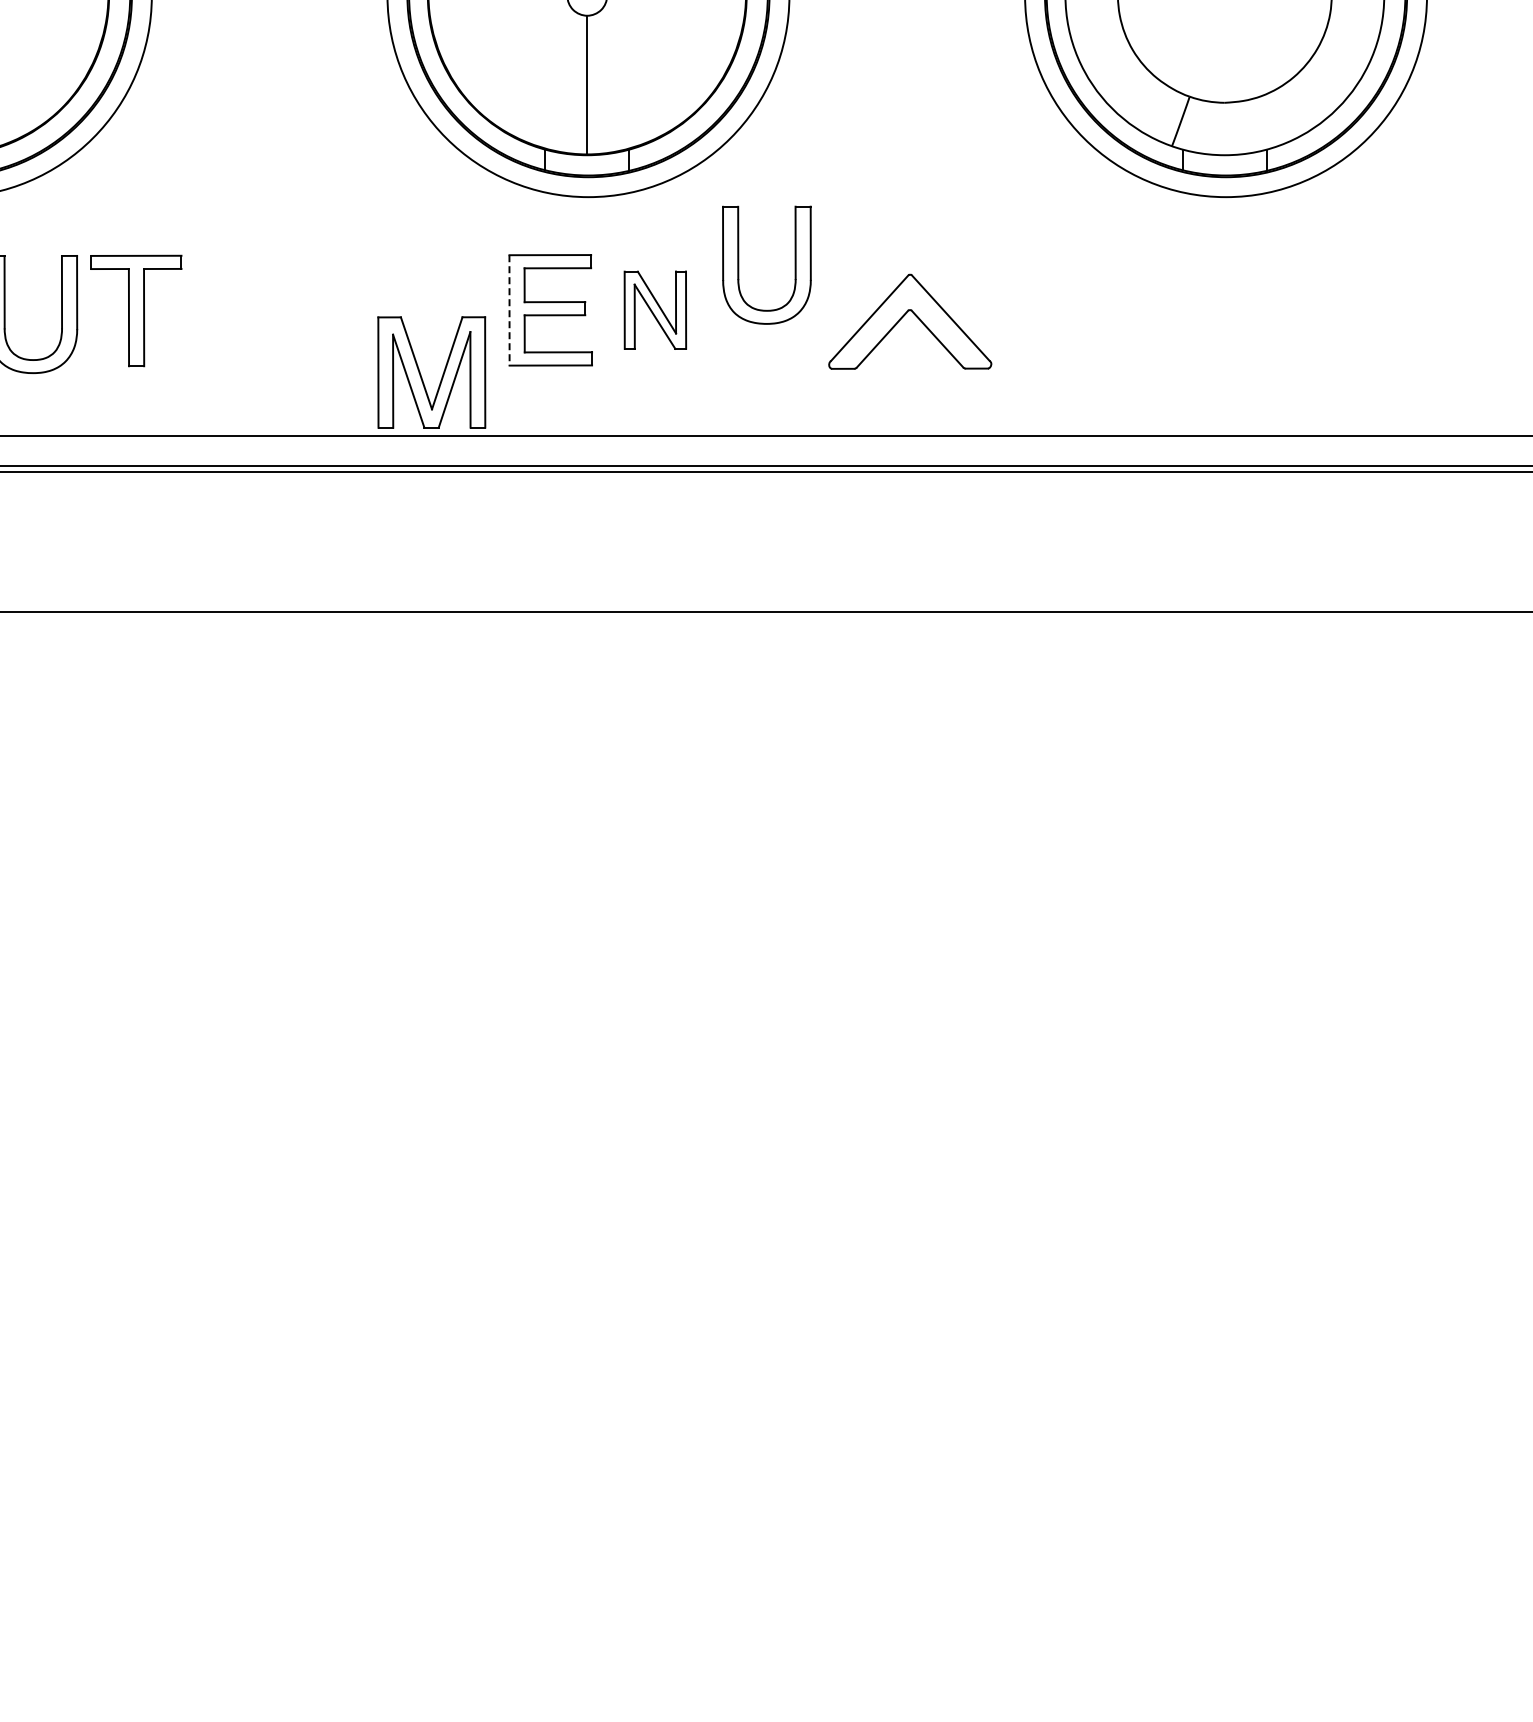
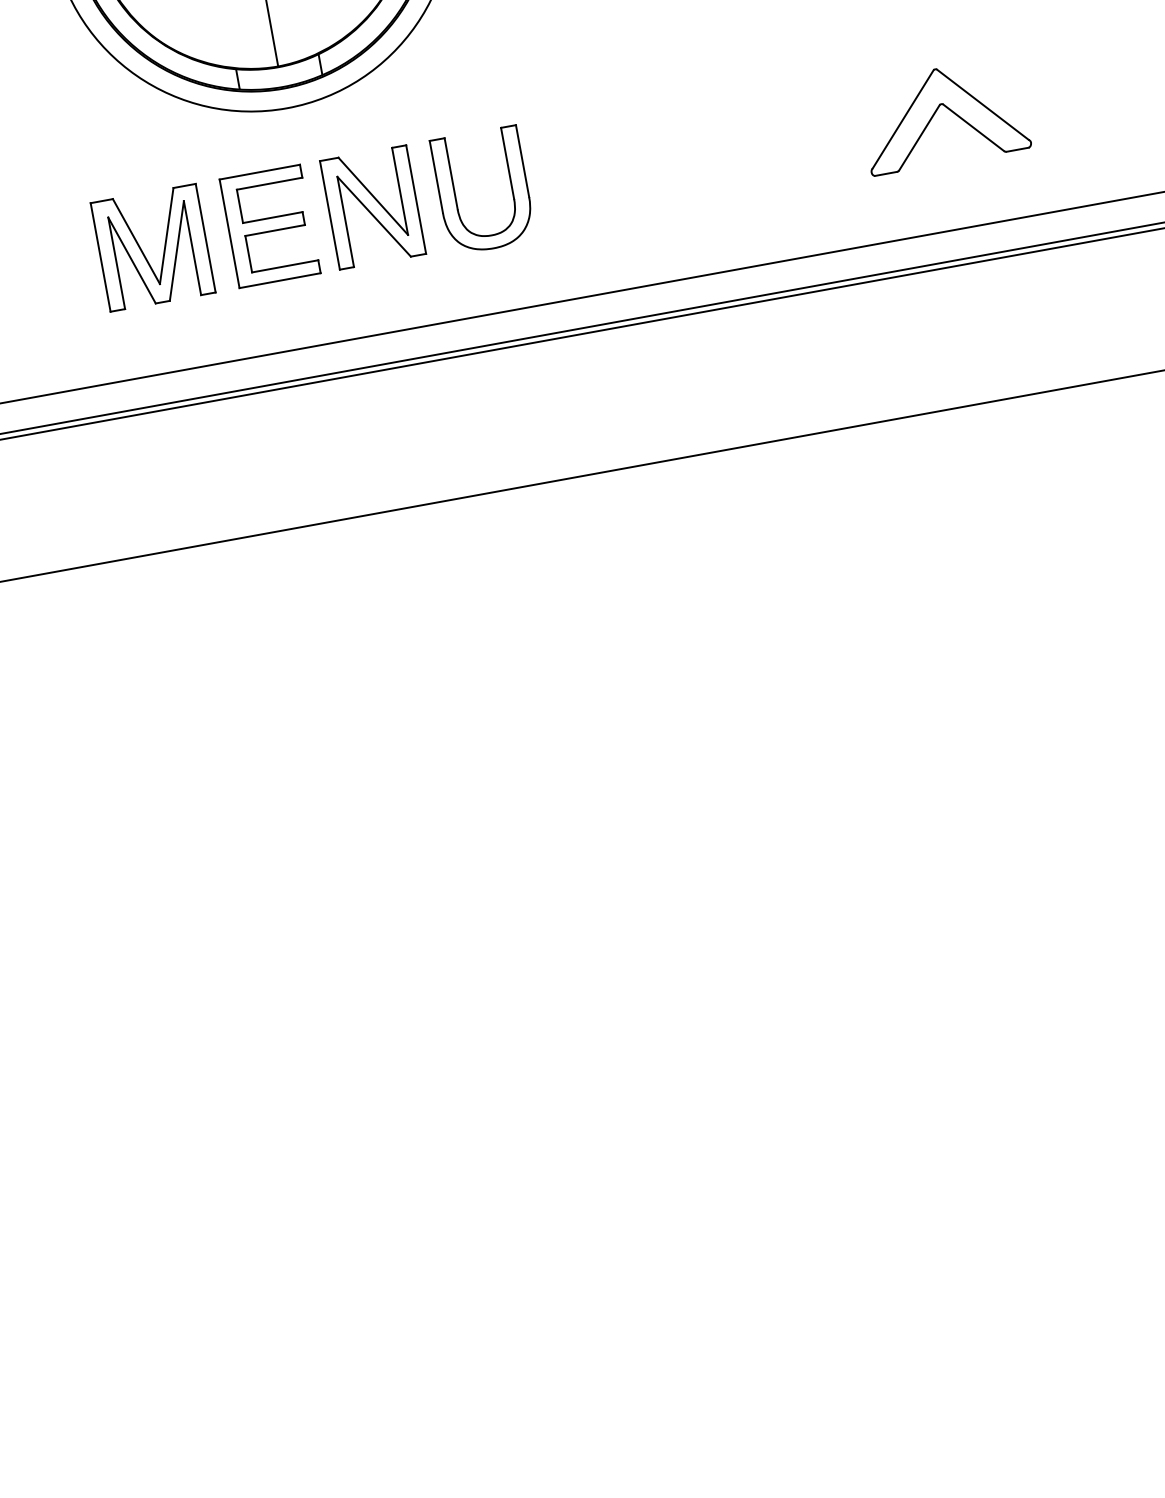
part: (739, 264) -> (456, 194), moved
line: (509, 310) -> (229, 233), dashed -> solid
part: (655, 310) -> (373, 207), size x1.43
part: (915, 316) -> (947, 109), moved
part: (421, 374) -> (143, 251), moved

